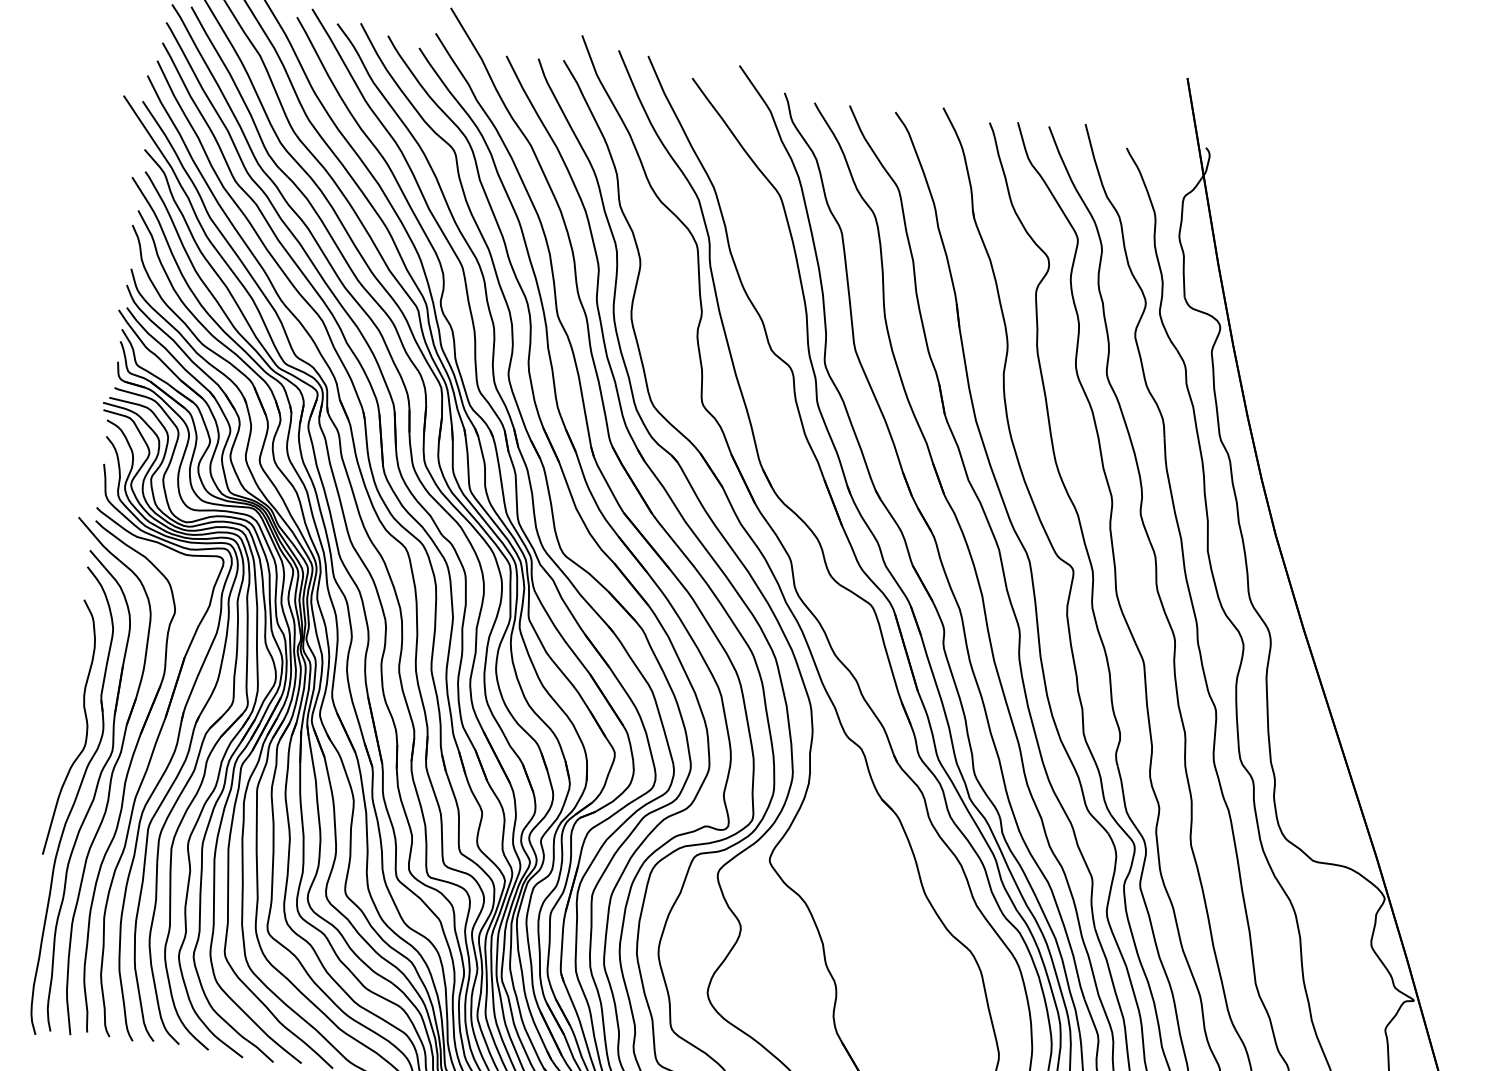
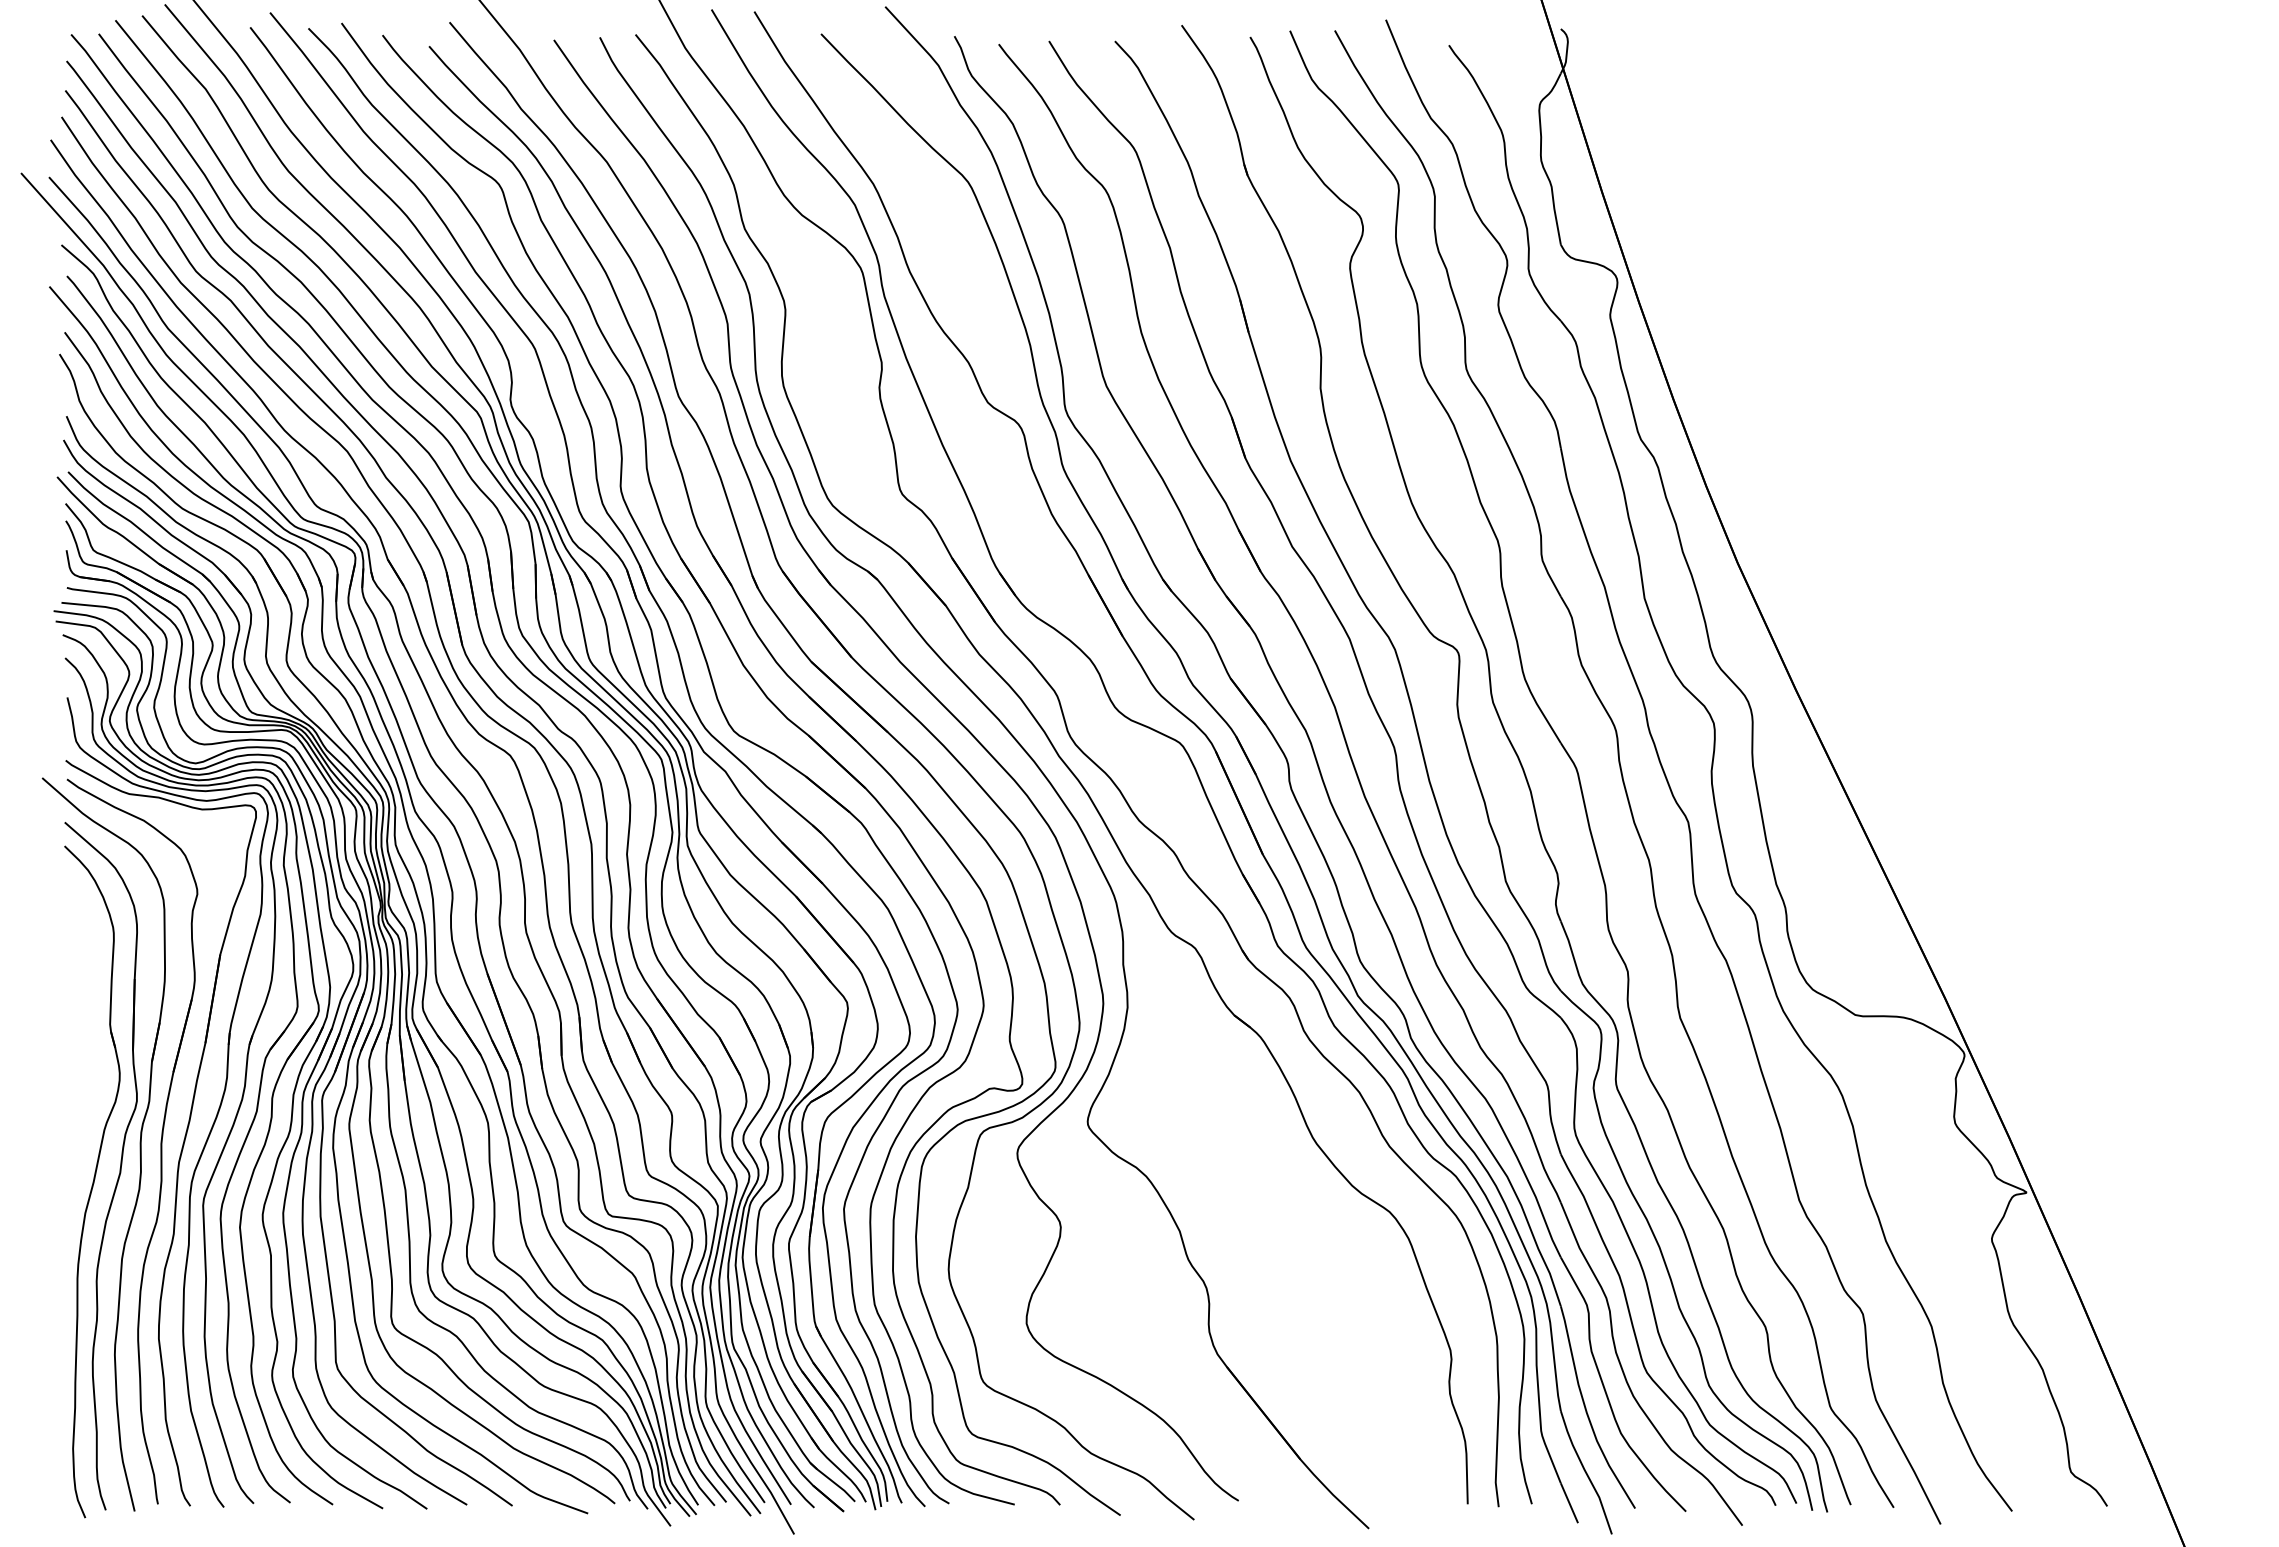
curve: (86, 726) -> (95, 1072), removed

